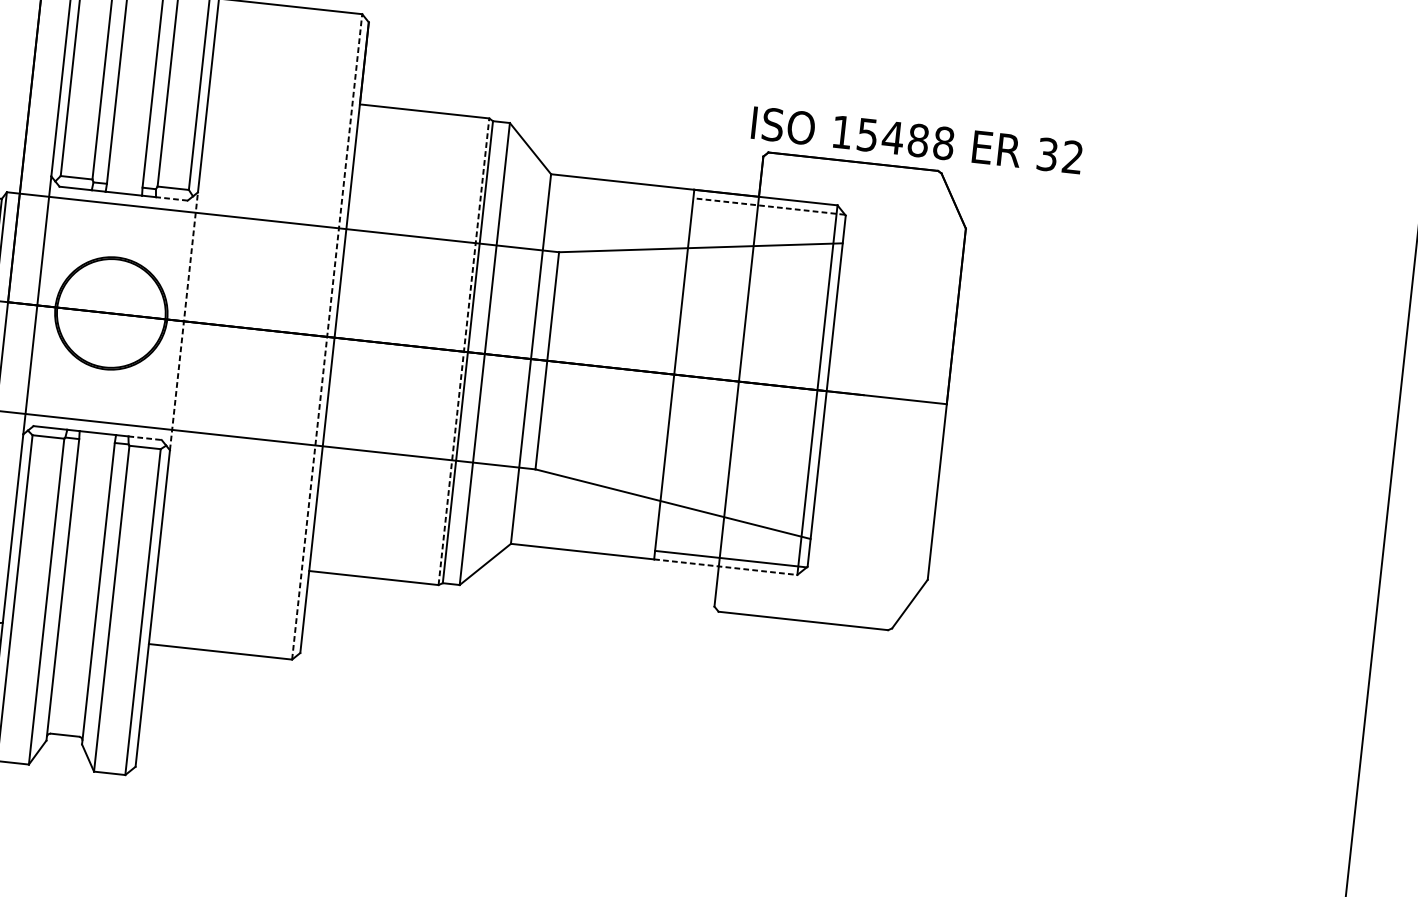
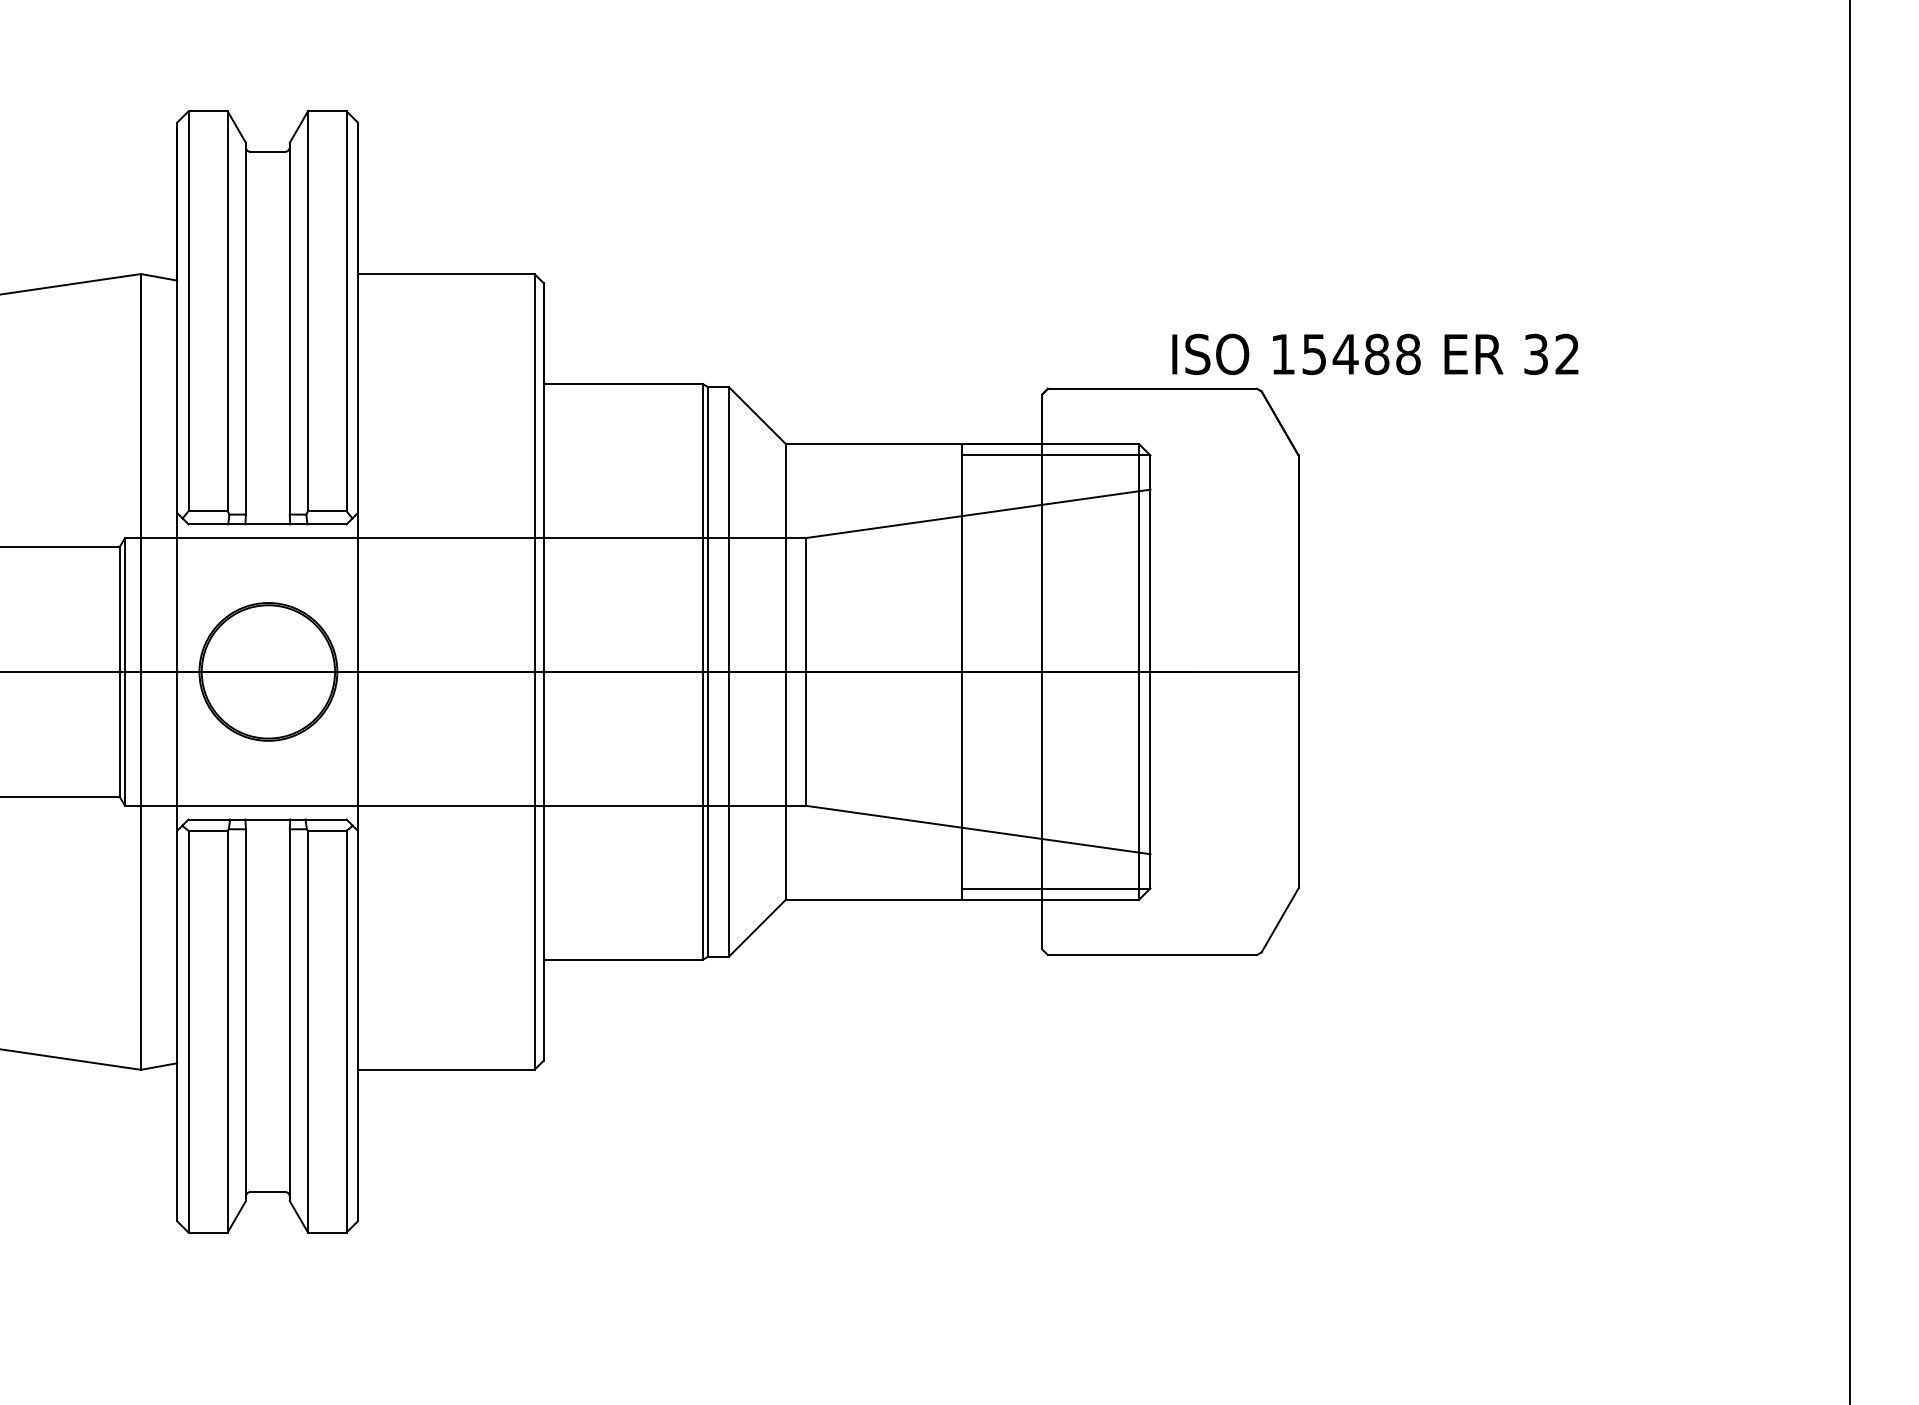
text: (917, 140) -> (1375, 354), moved
line: (172, 199) -> (327, 524), dashed -> solid
line: (769, 206) -> (1056, 454), dashed -> solid
line: (183, 320) -> (357, 671), dashed -> solid
line: (327, 336) -> (534, 671), dashed -> solid
line: (464, 351) -> (703, 671), dashed -> solid
line: (145, 438) -> (326, 819), dashed -> solid
line: (726, 567) -> (1051, 899), dashed -> solid

